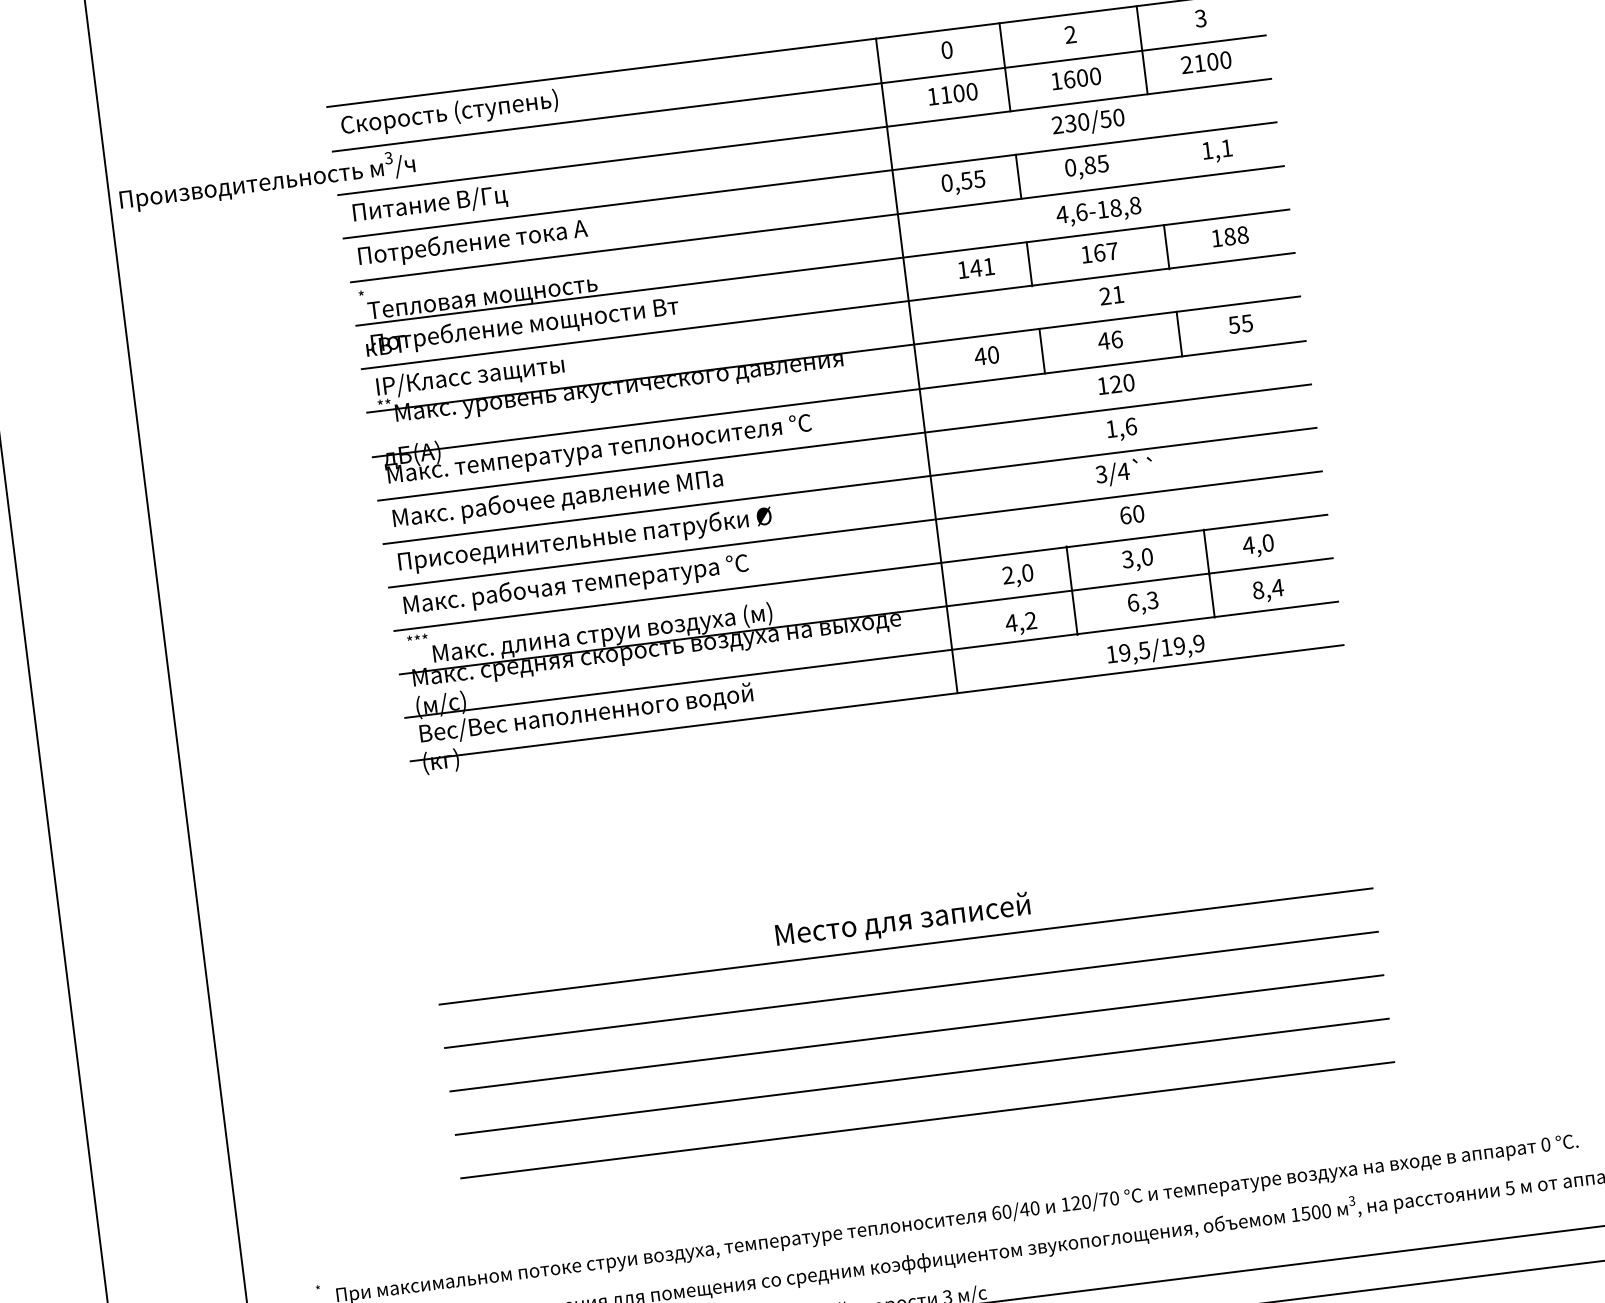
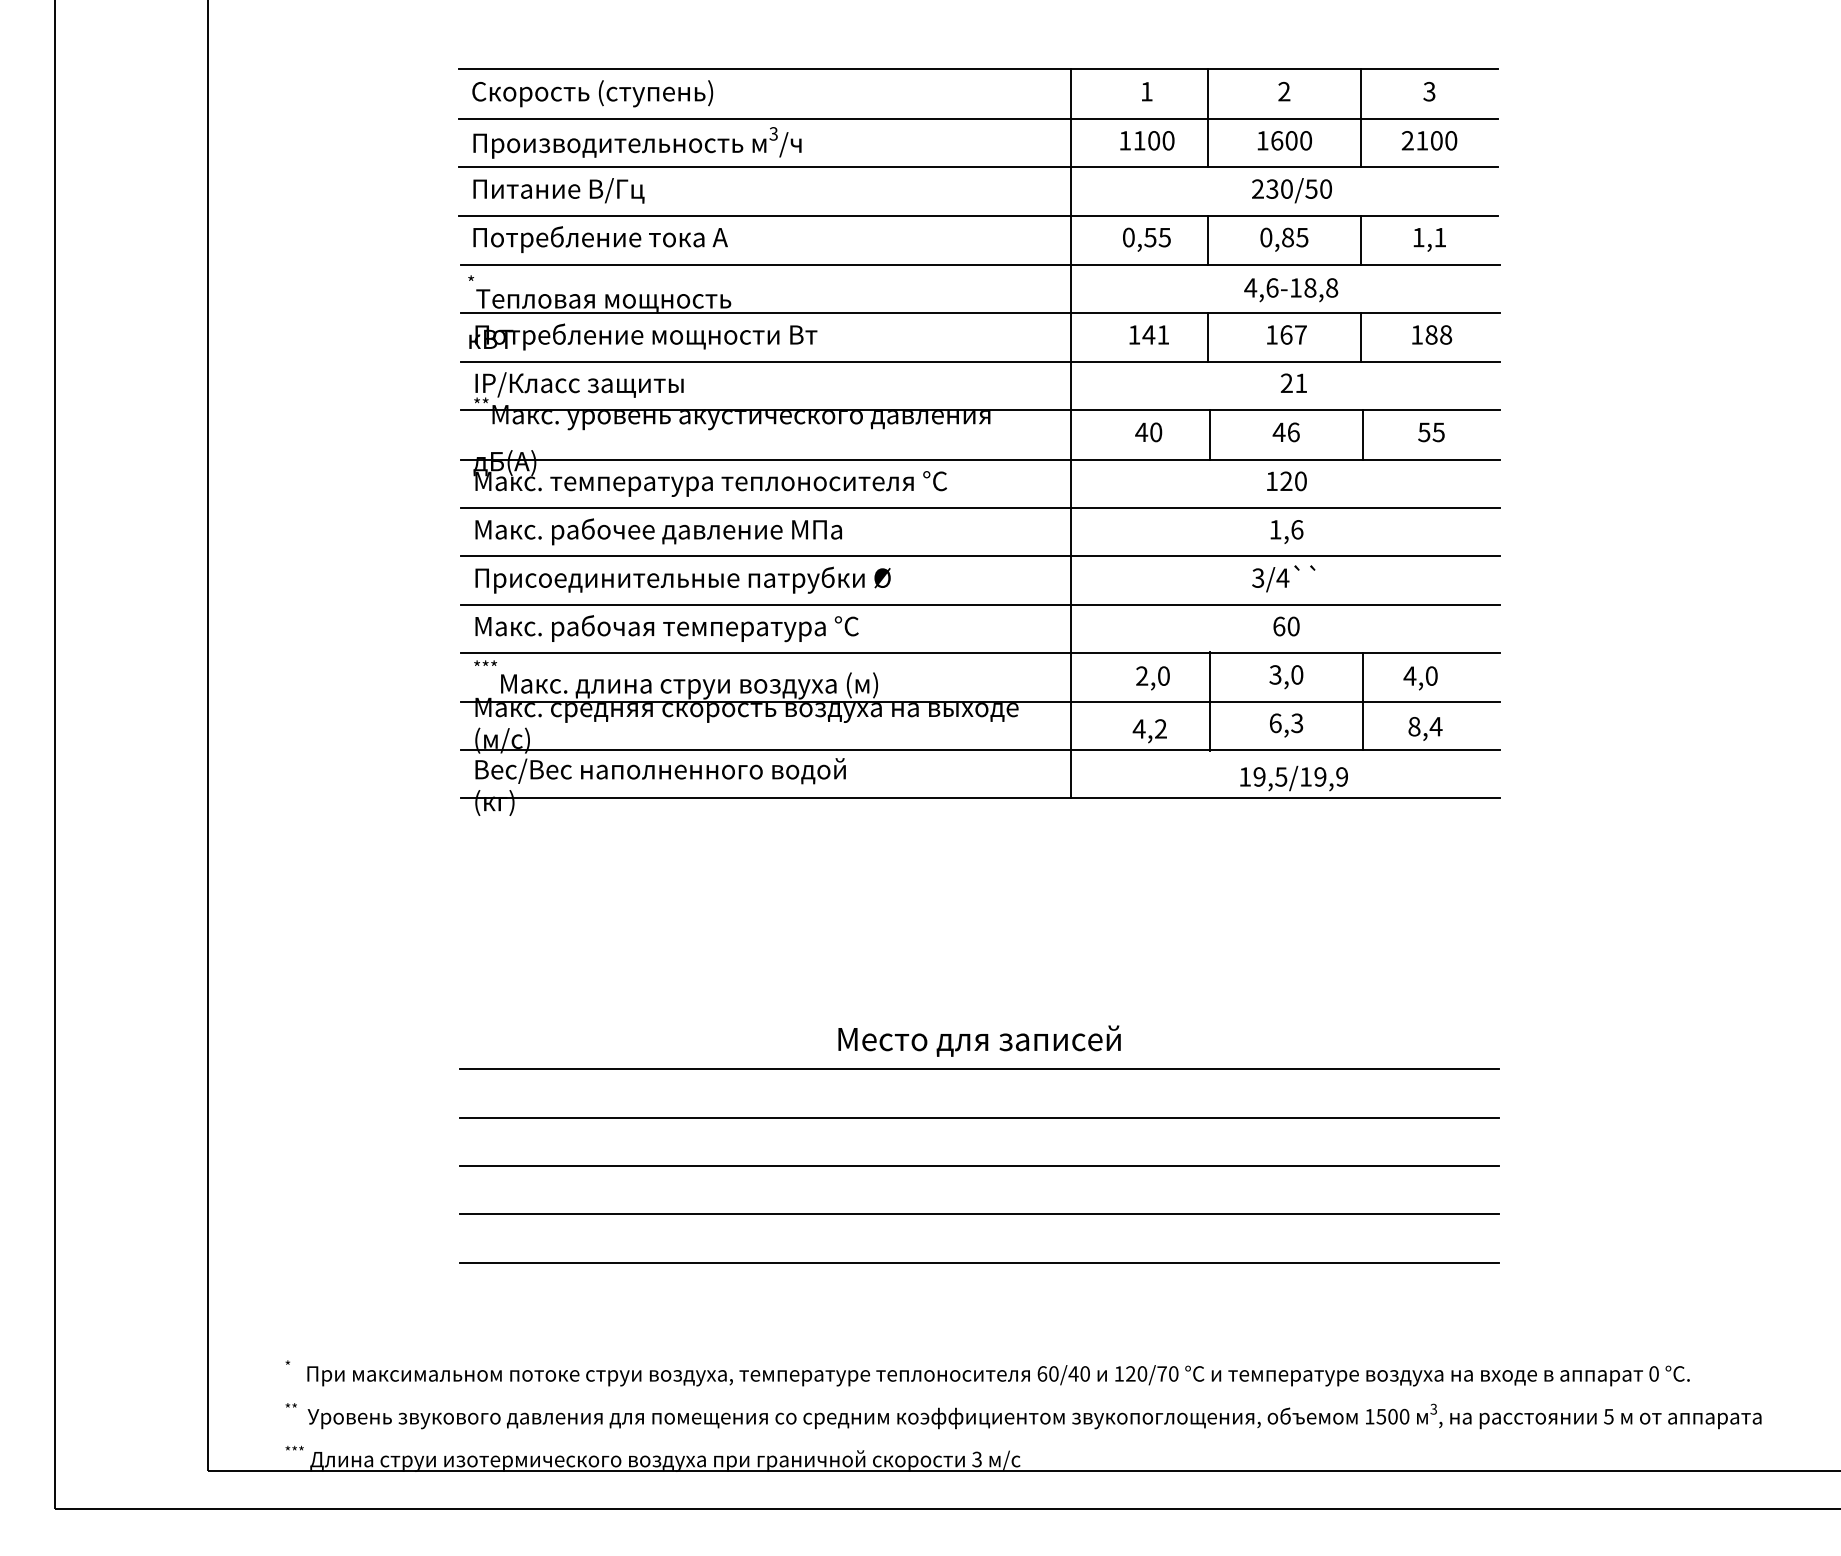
text: (946, 50) -> (1146, 91), 0 -> 1
line: (1155, 158) -> (1360, 239), added
text: (267, 181) -> (637, 142), moved

